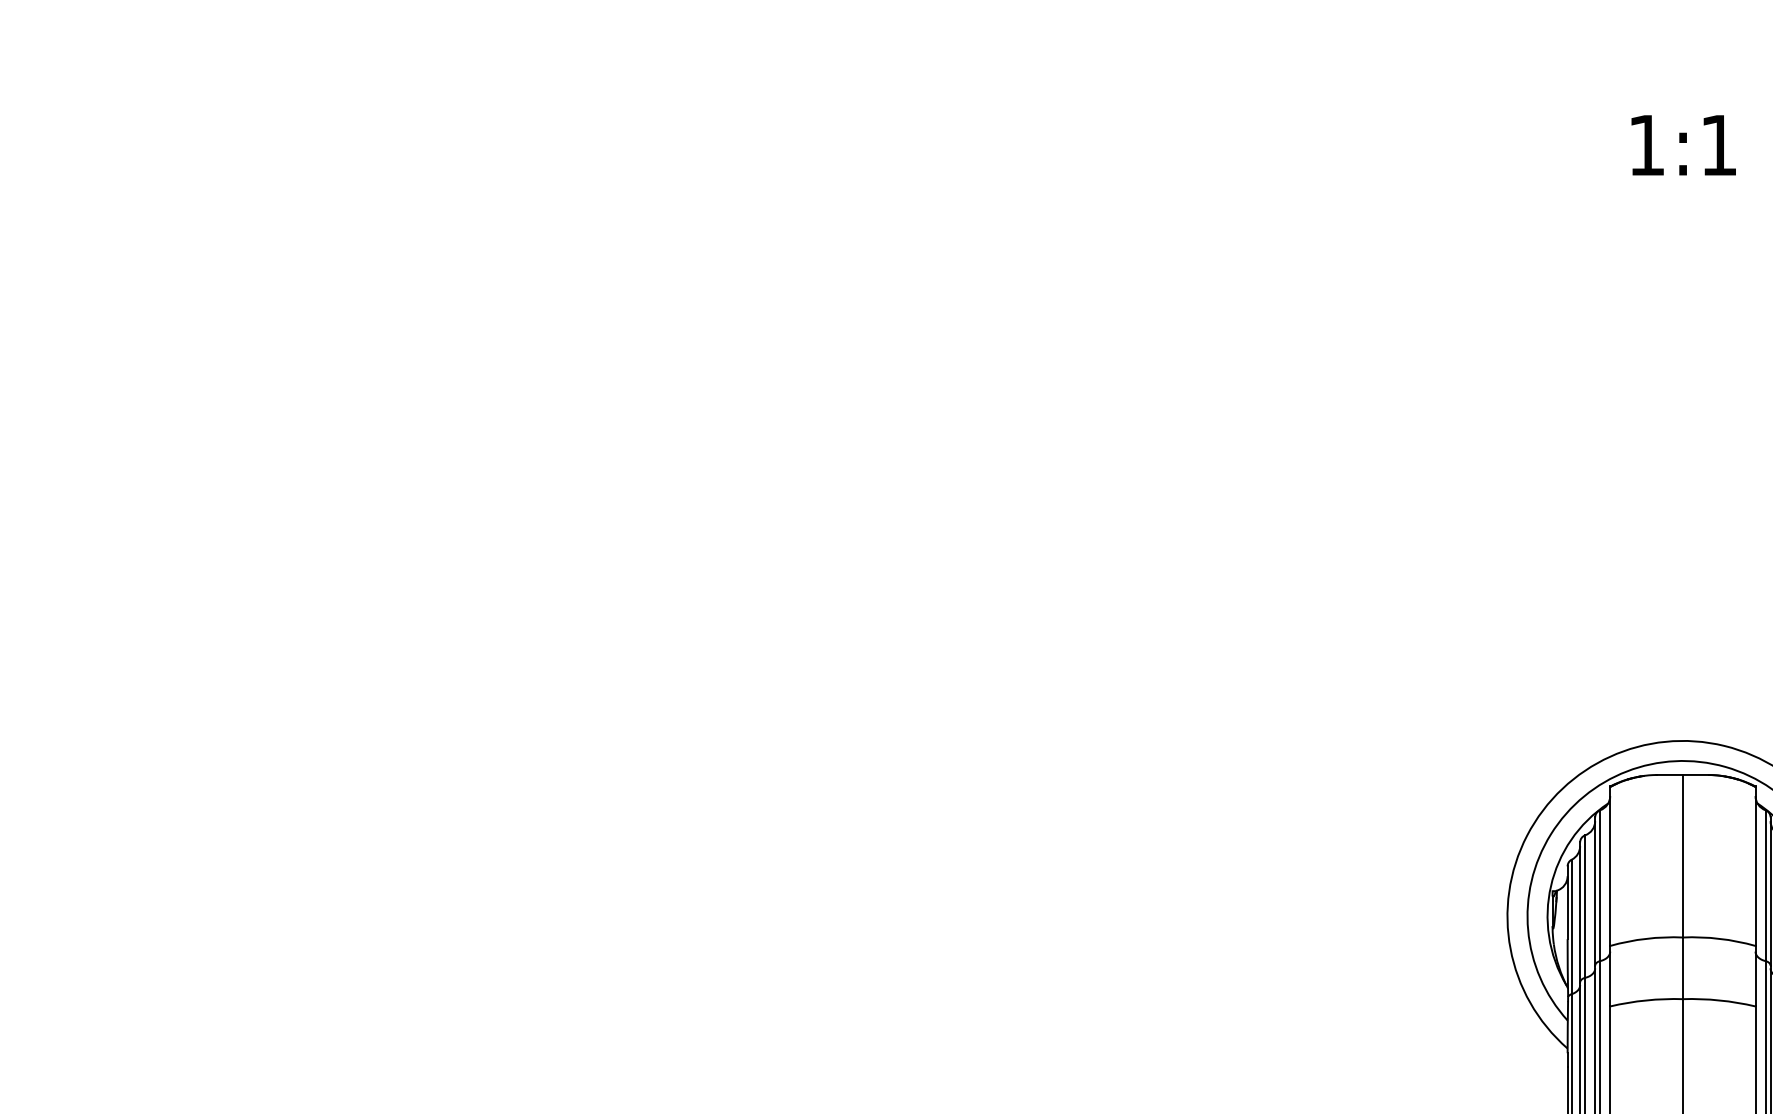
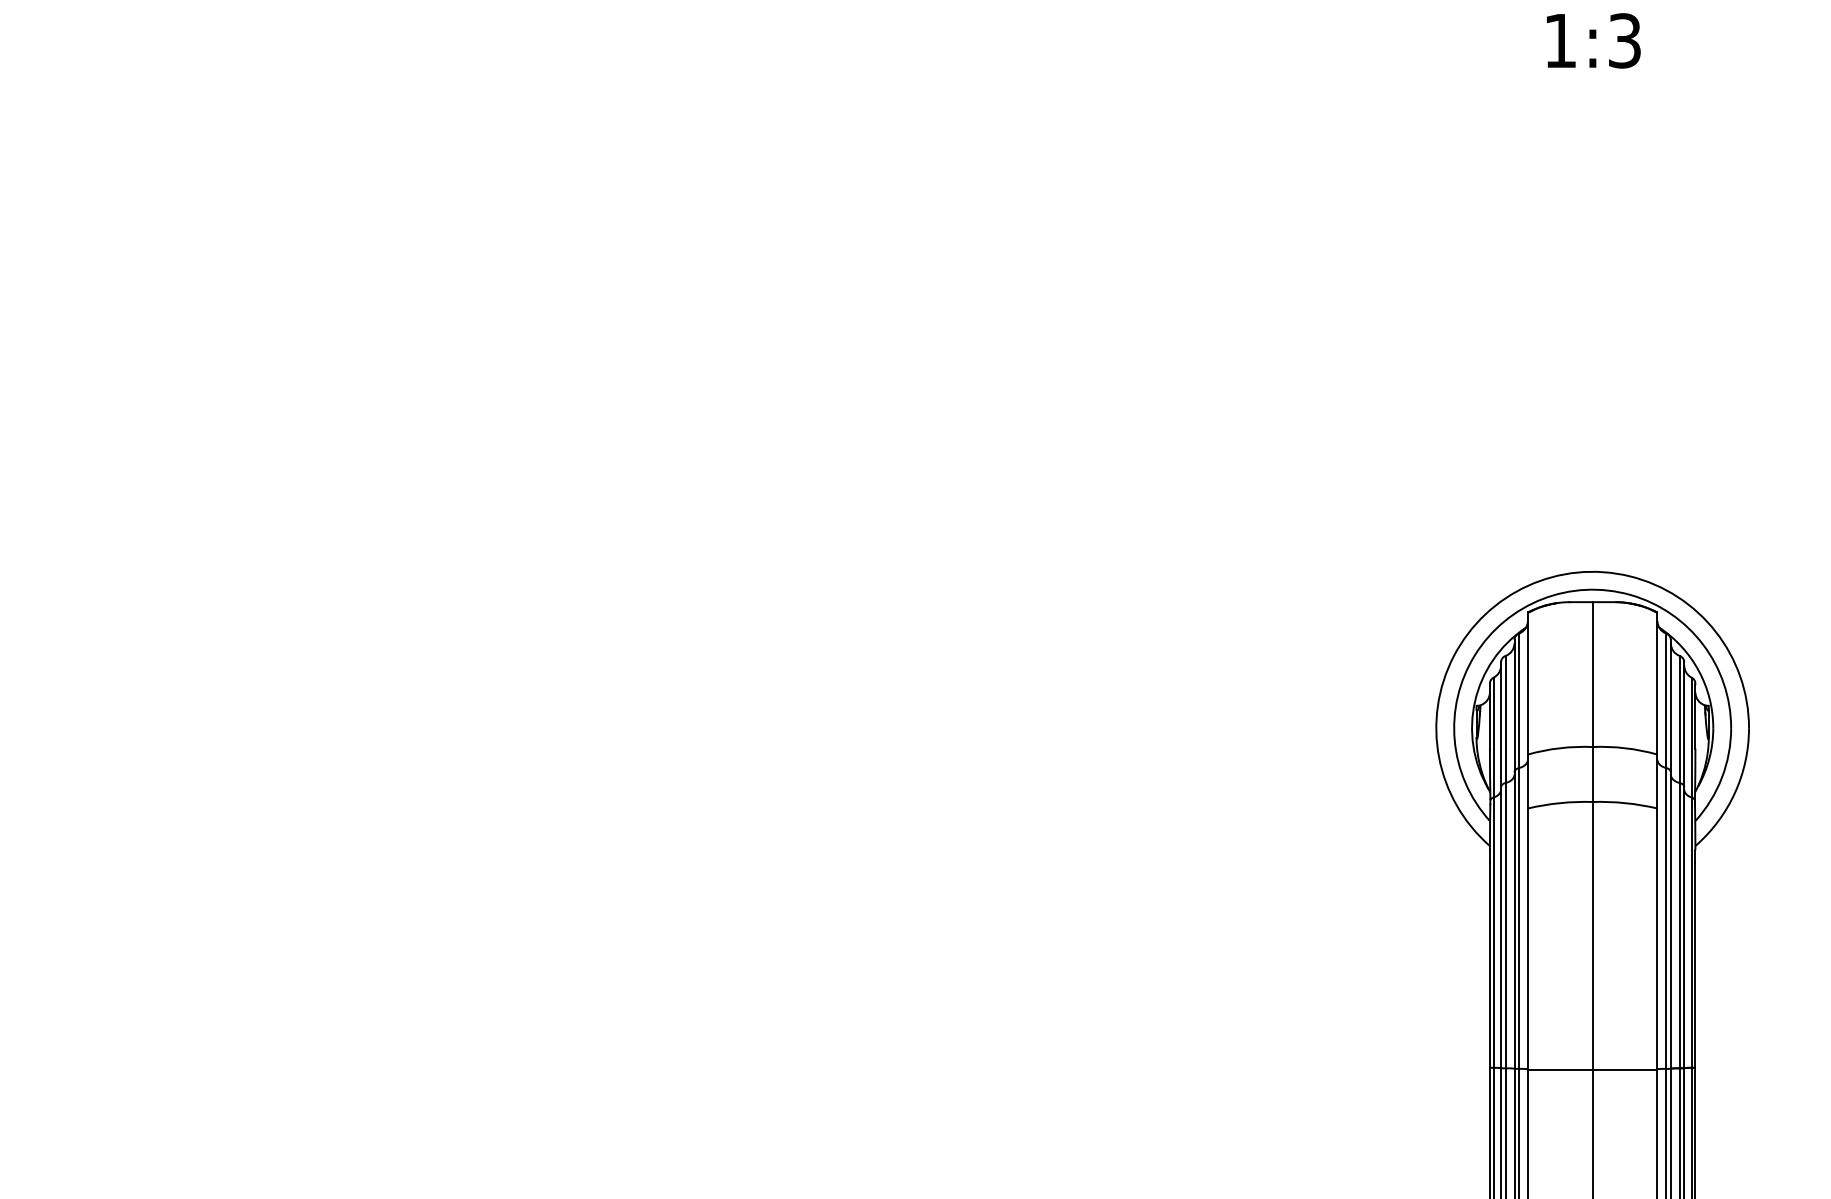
text: (1718, 144) -> (1624, 40), 1:1 -> 1:3

